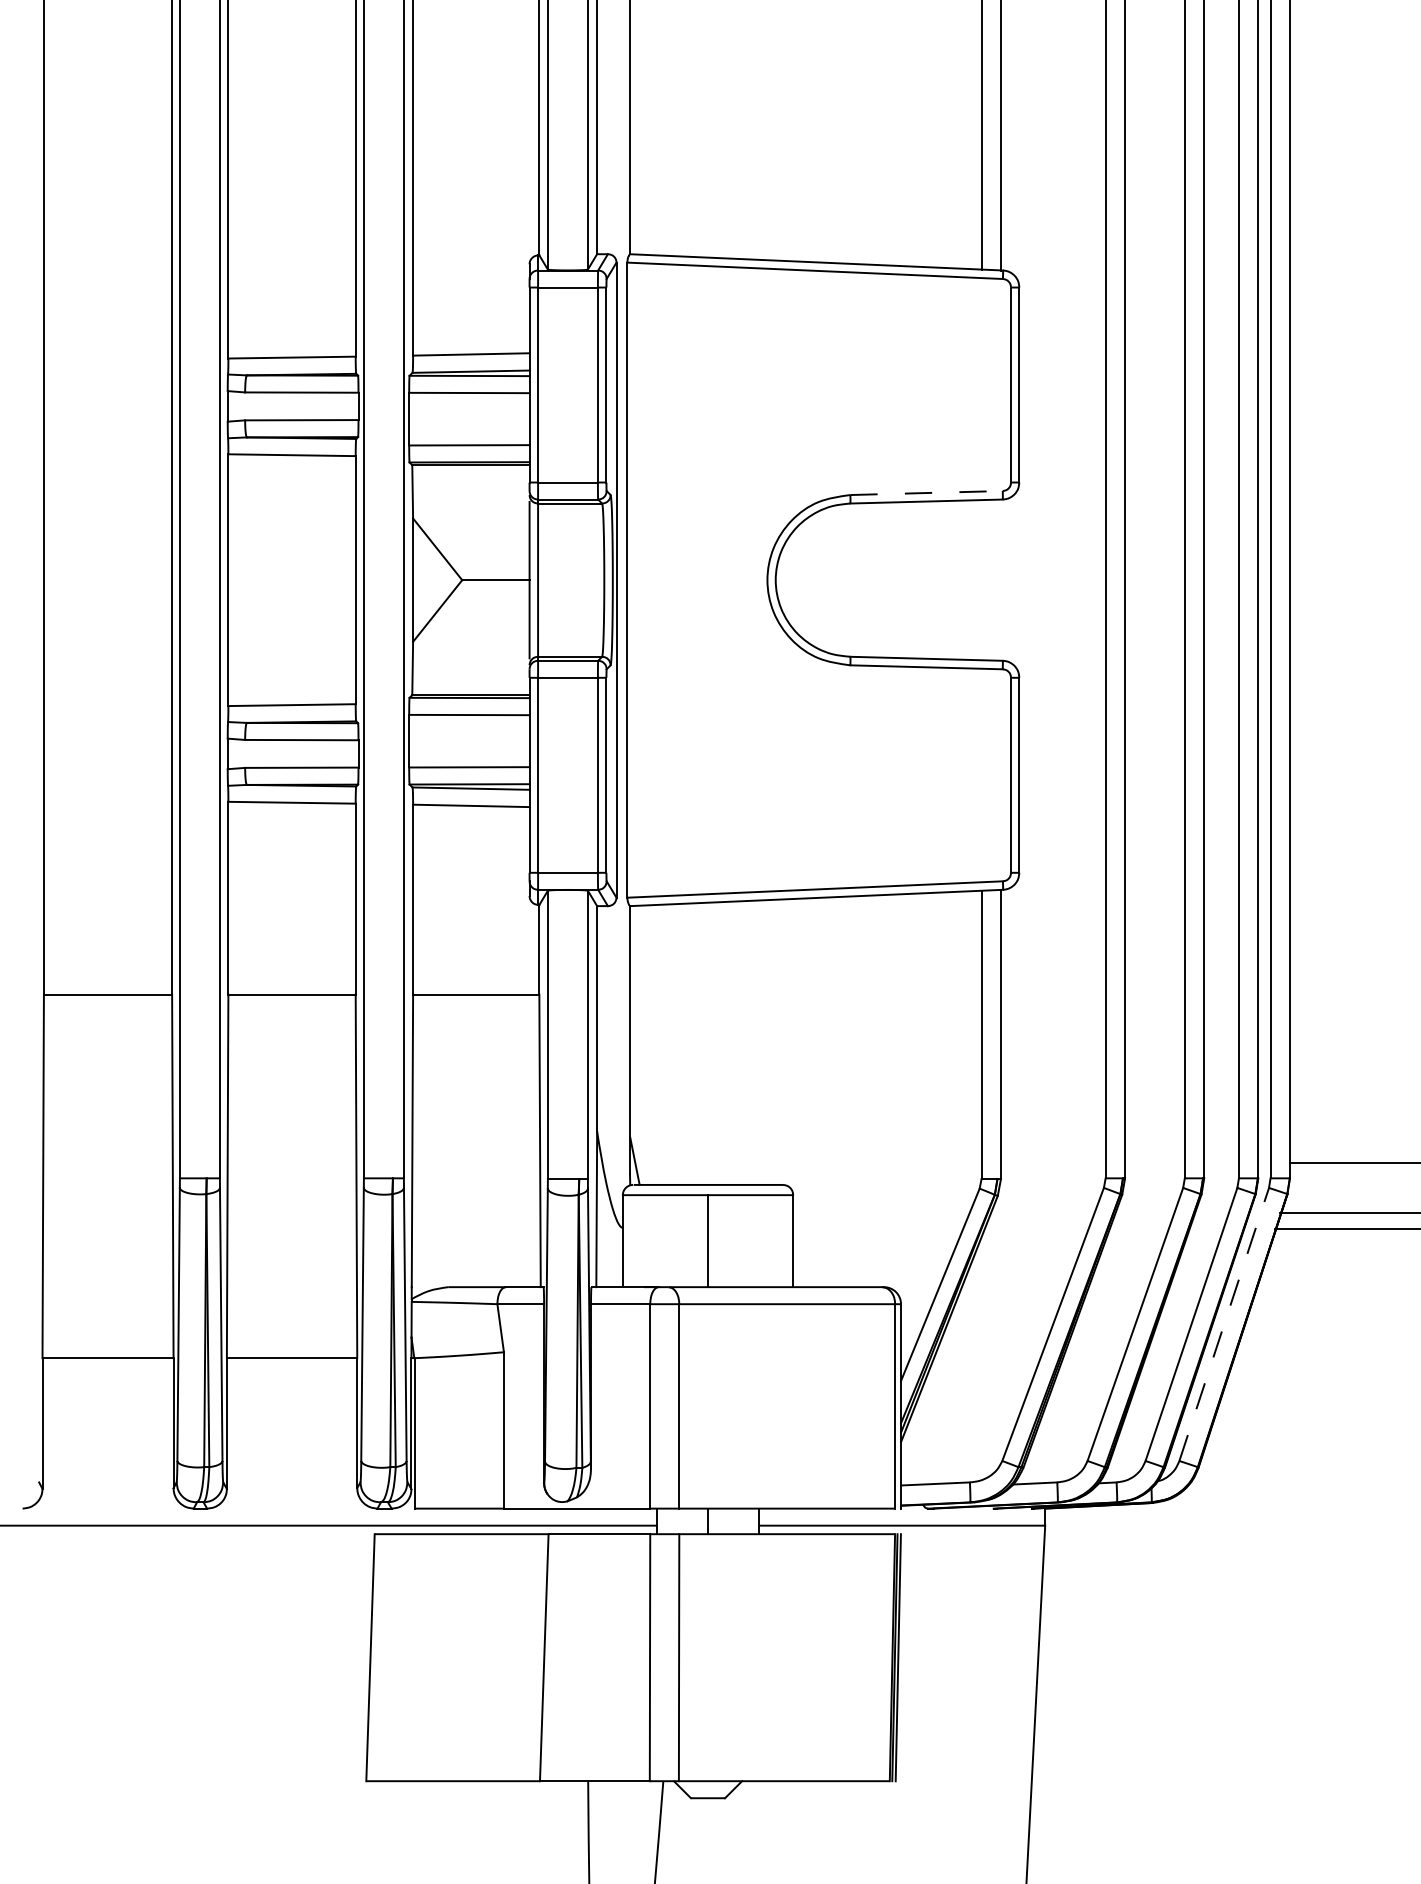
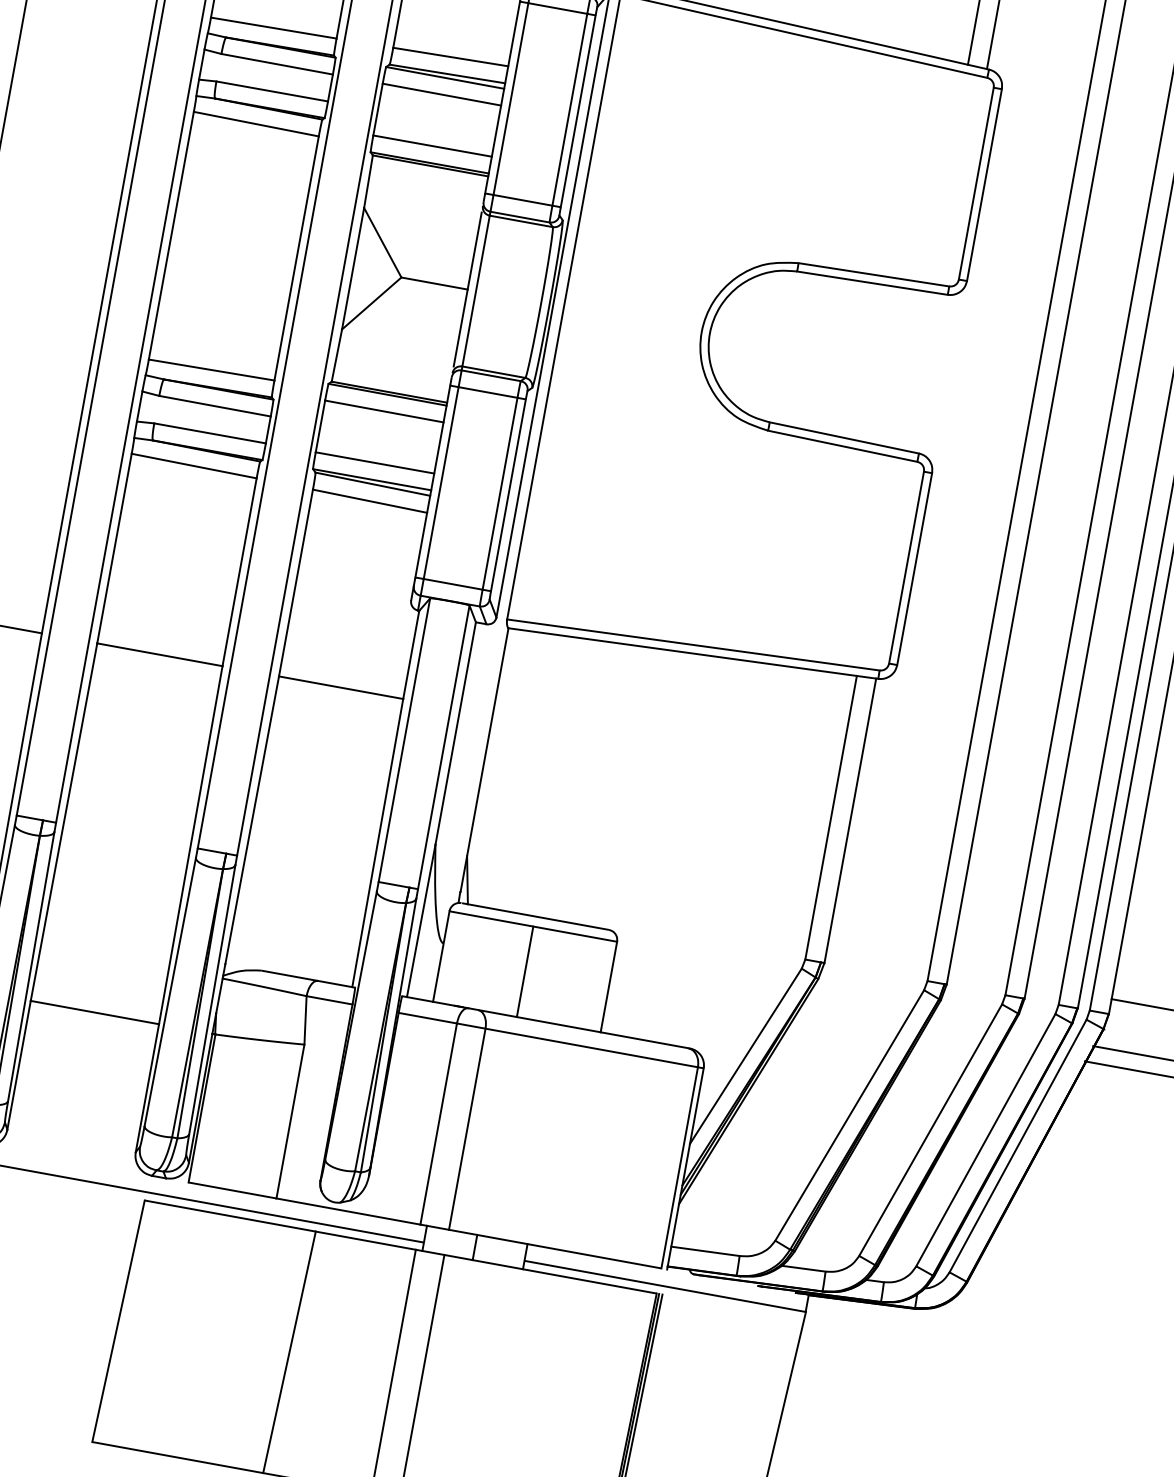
line: (927, 493) -> (874, 275), dashed -> solid
line: (1224, 1324) -> (1018, 1146), dashed -> solid

